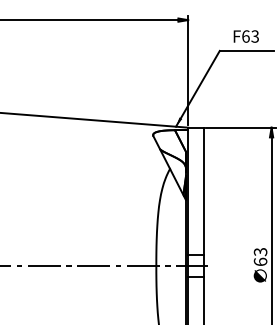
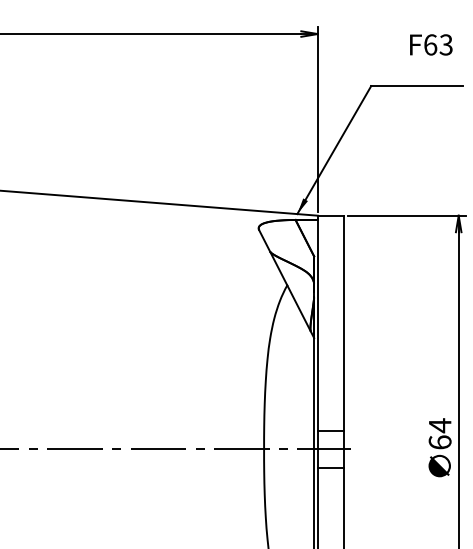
text: (245, 36) -> (429, 44), moved
text: (260, 251) -> (439, 424), 63 -> 64

